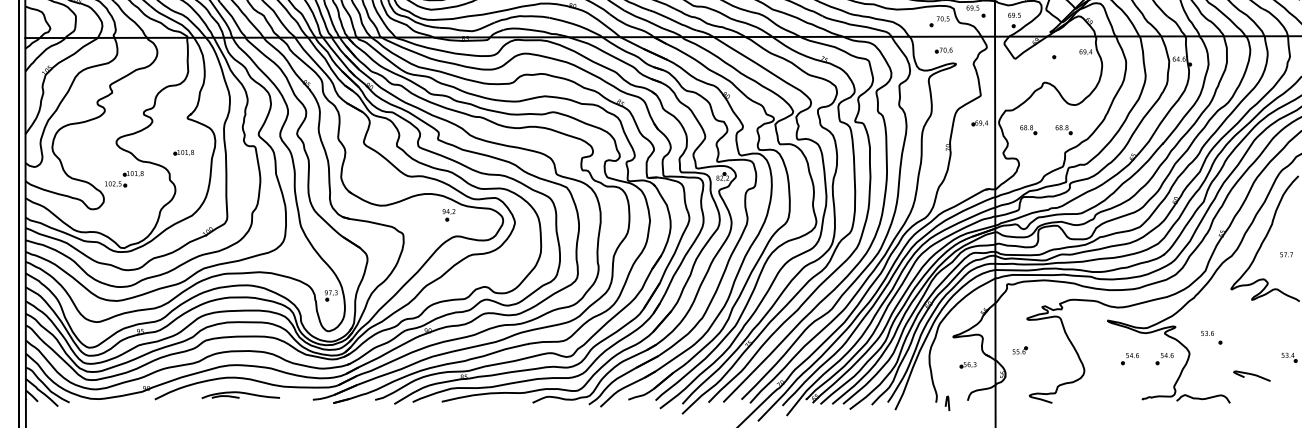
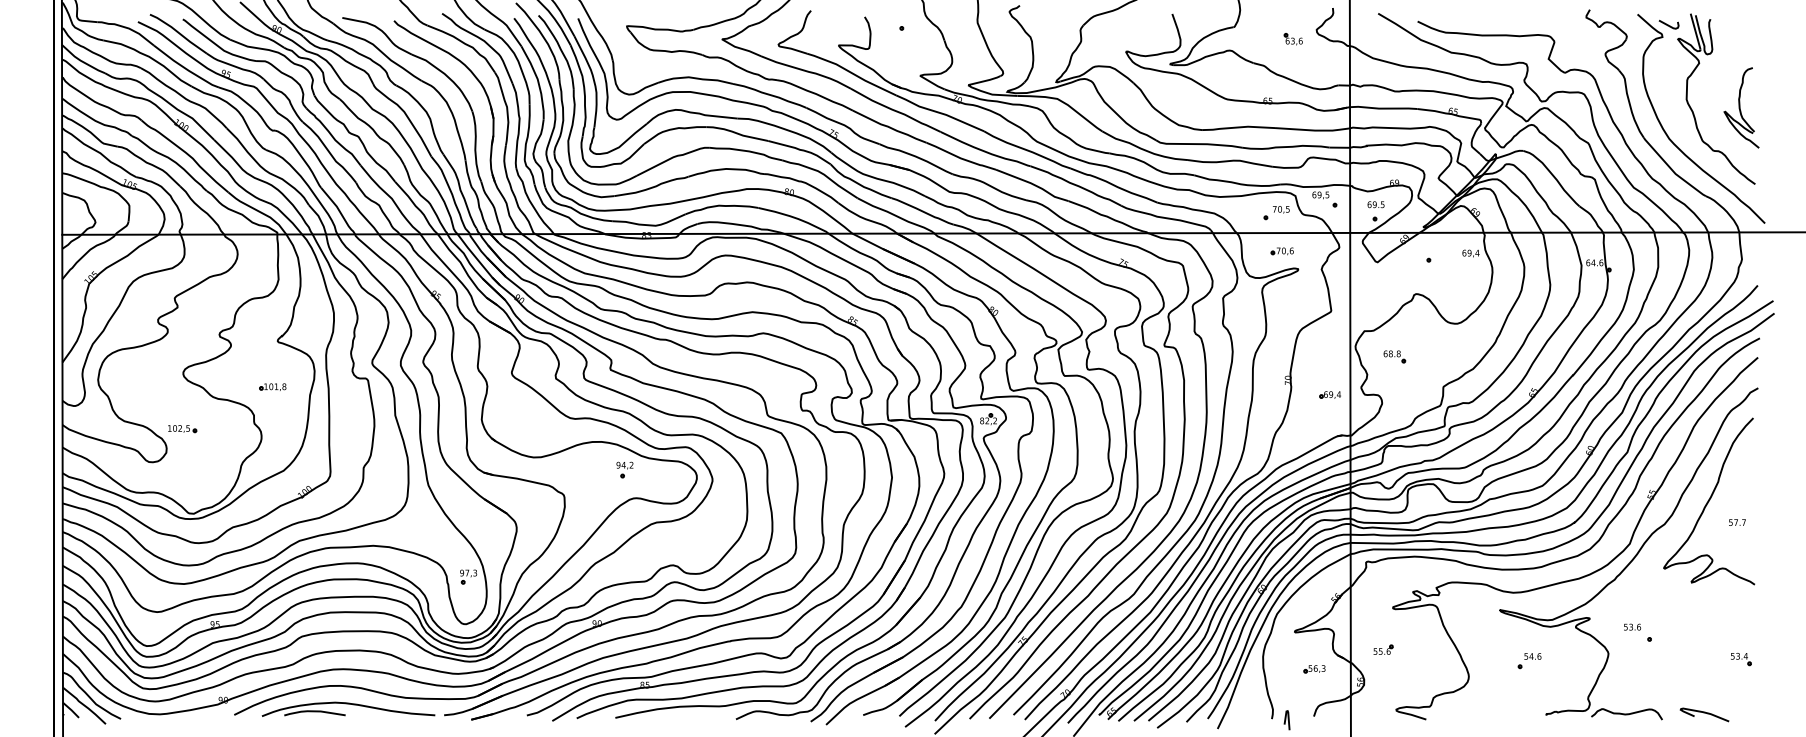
part: (979, 122) -> (1329, 394), moved
part: (1063, 129) -> (1441, 356), removed
part: (133, 173) -> (205, 414), removed
part: (1164, 359) -> (1575, 661), removed
curve: (1252, 375) -> (1704, 713), moved
part: (240, 394) -> (348, 708), size x1.67

